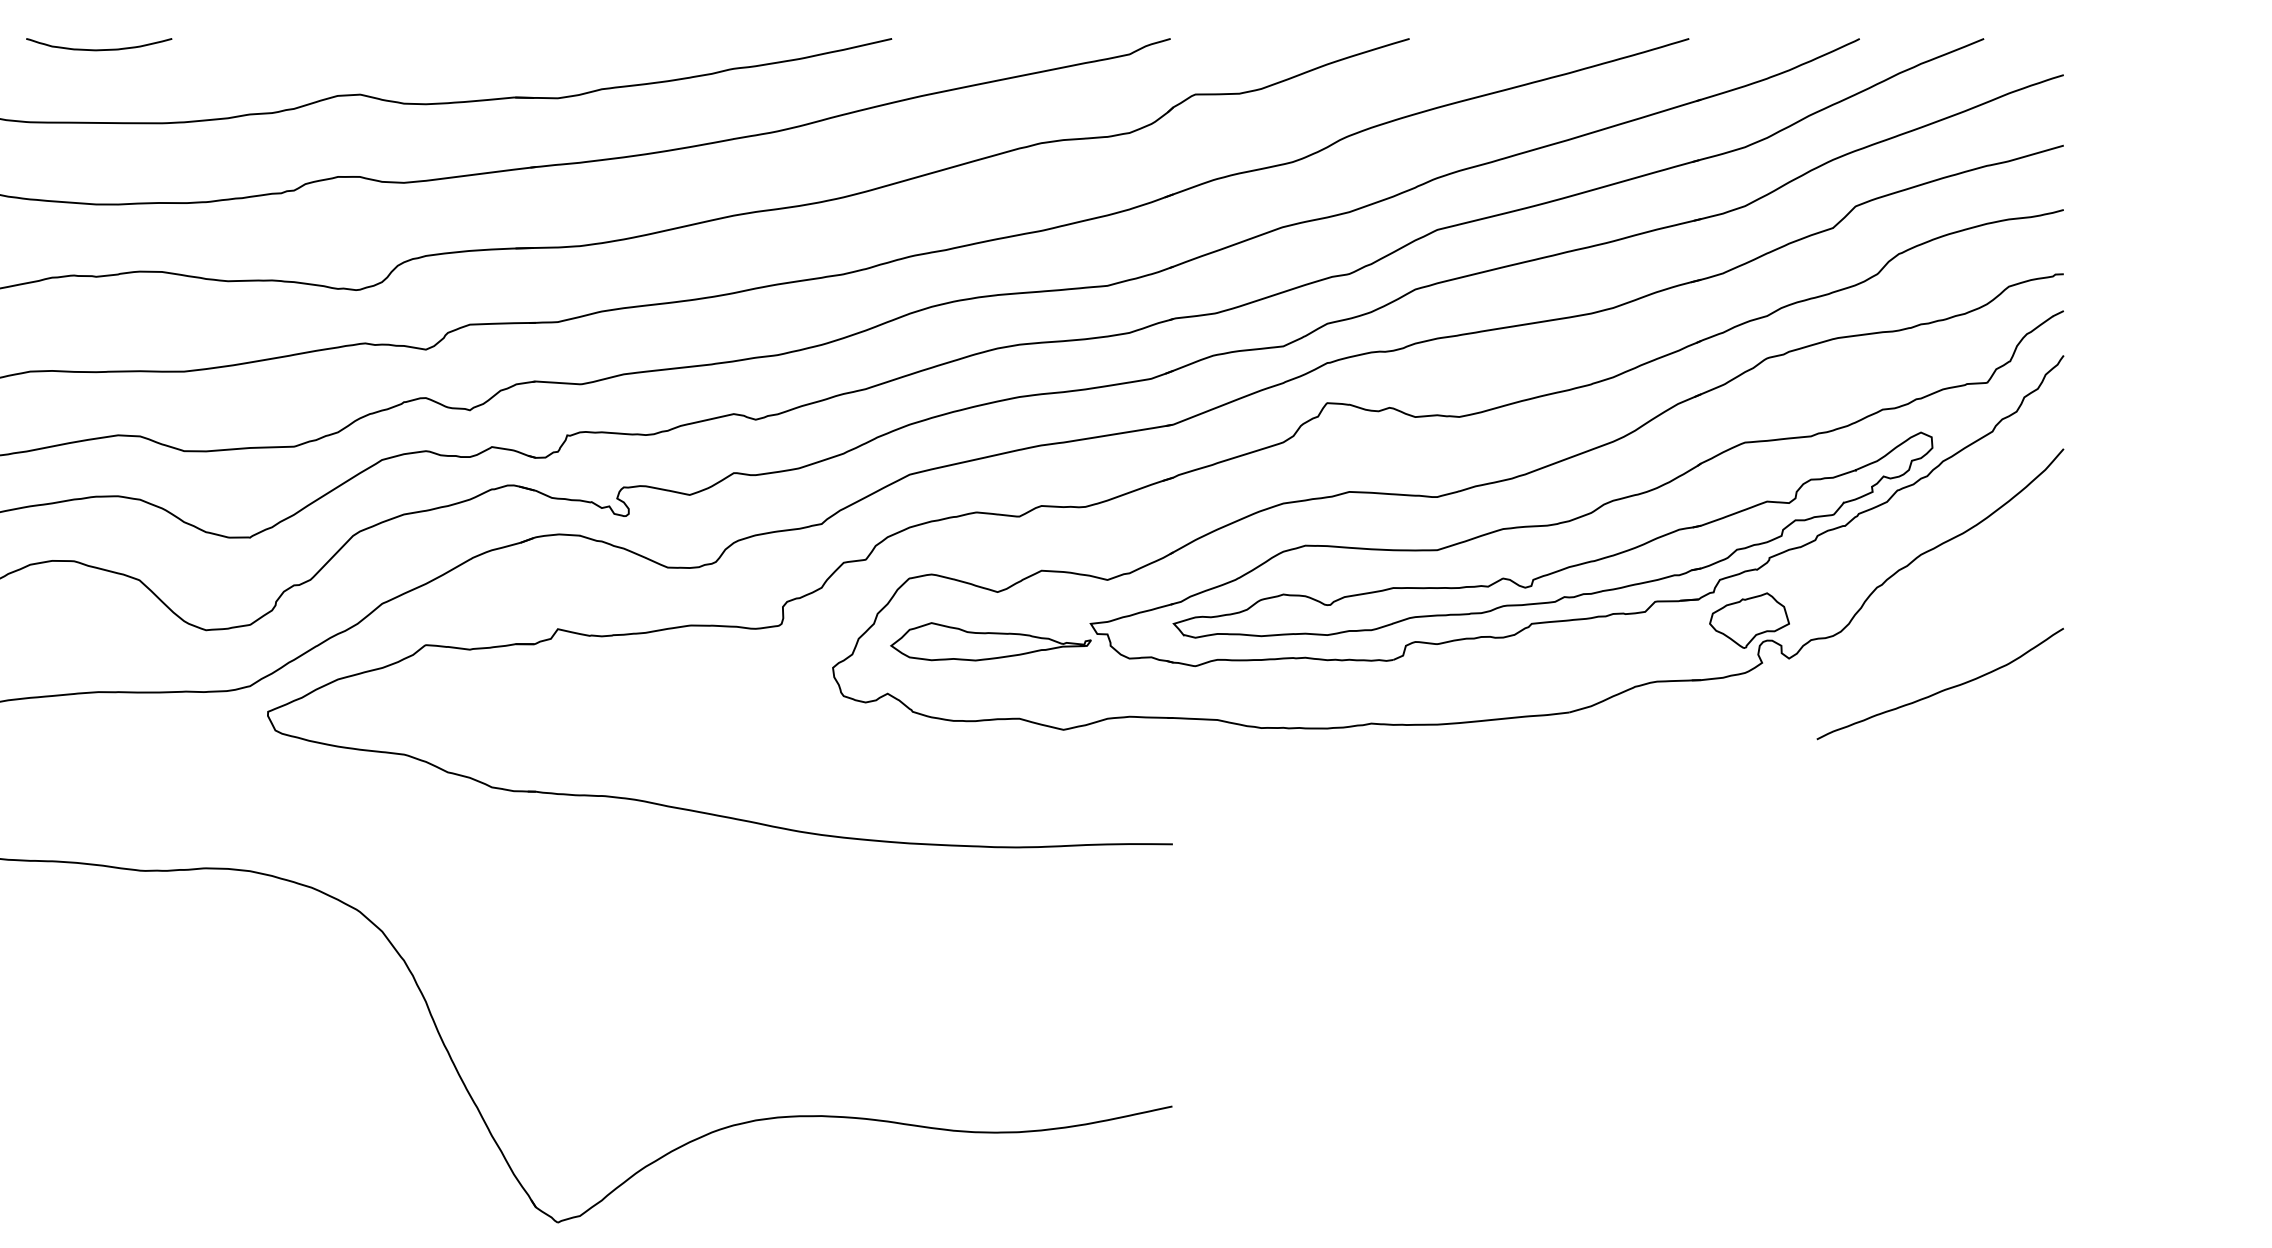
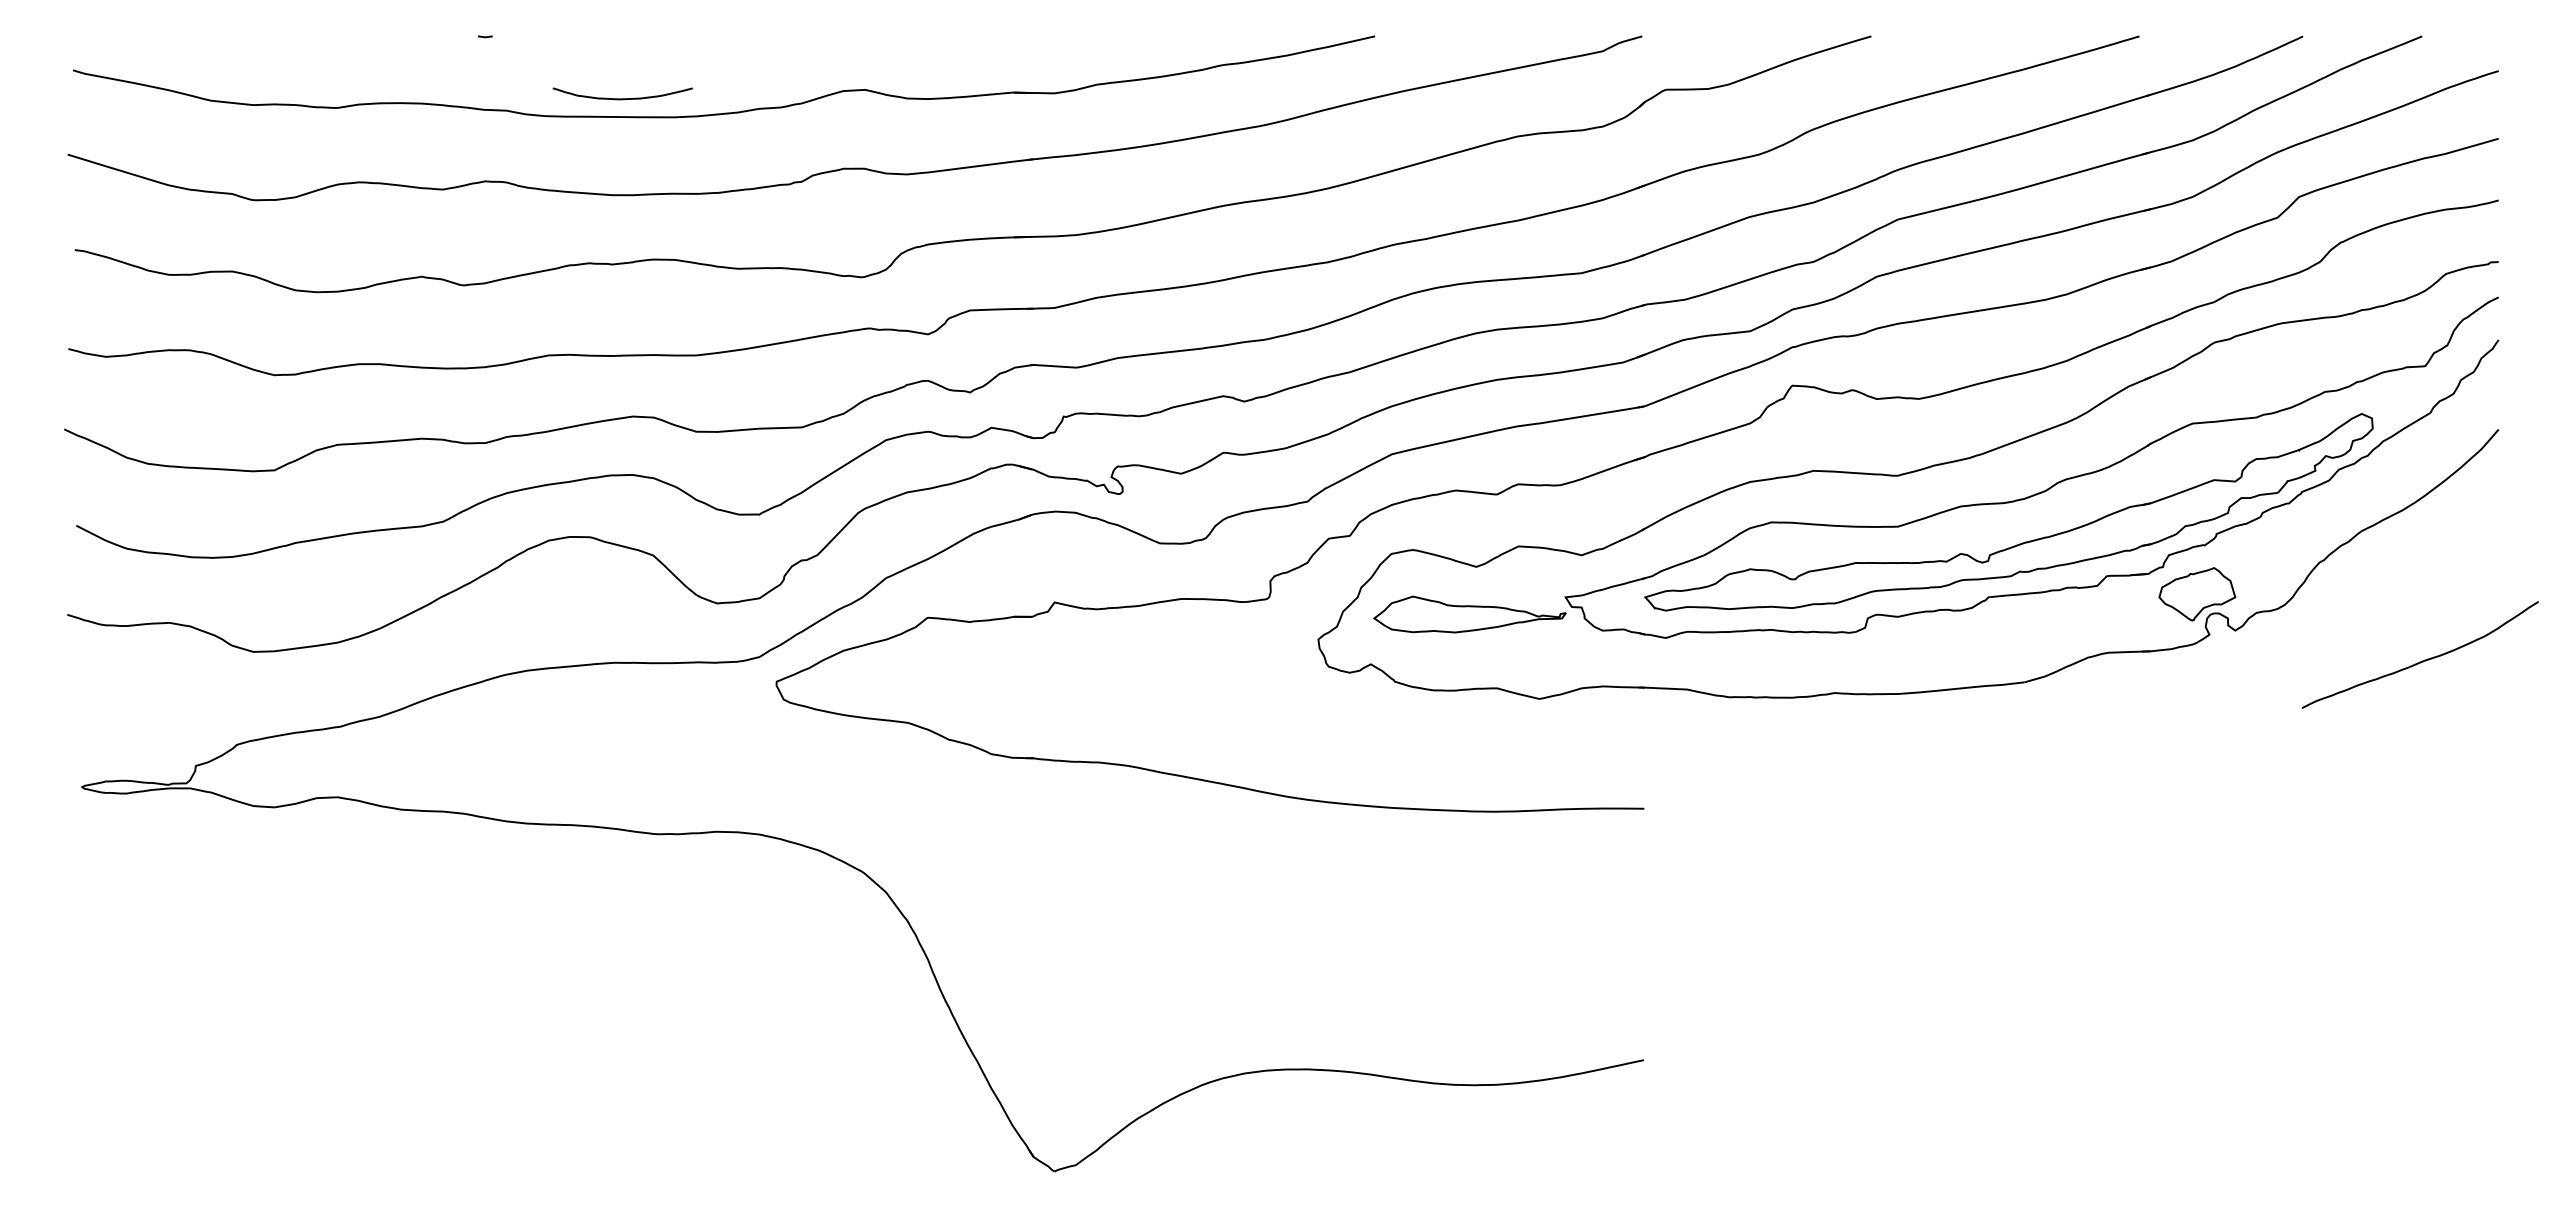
curve: (98, 49) -> (622, 98), moved
curve: (1942, 689) -> (2422, 660), moved

